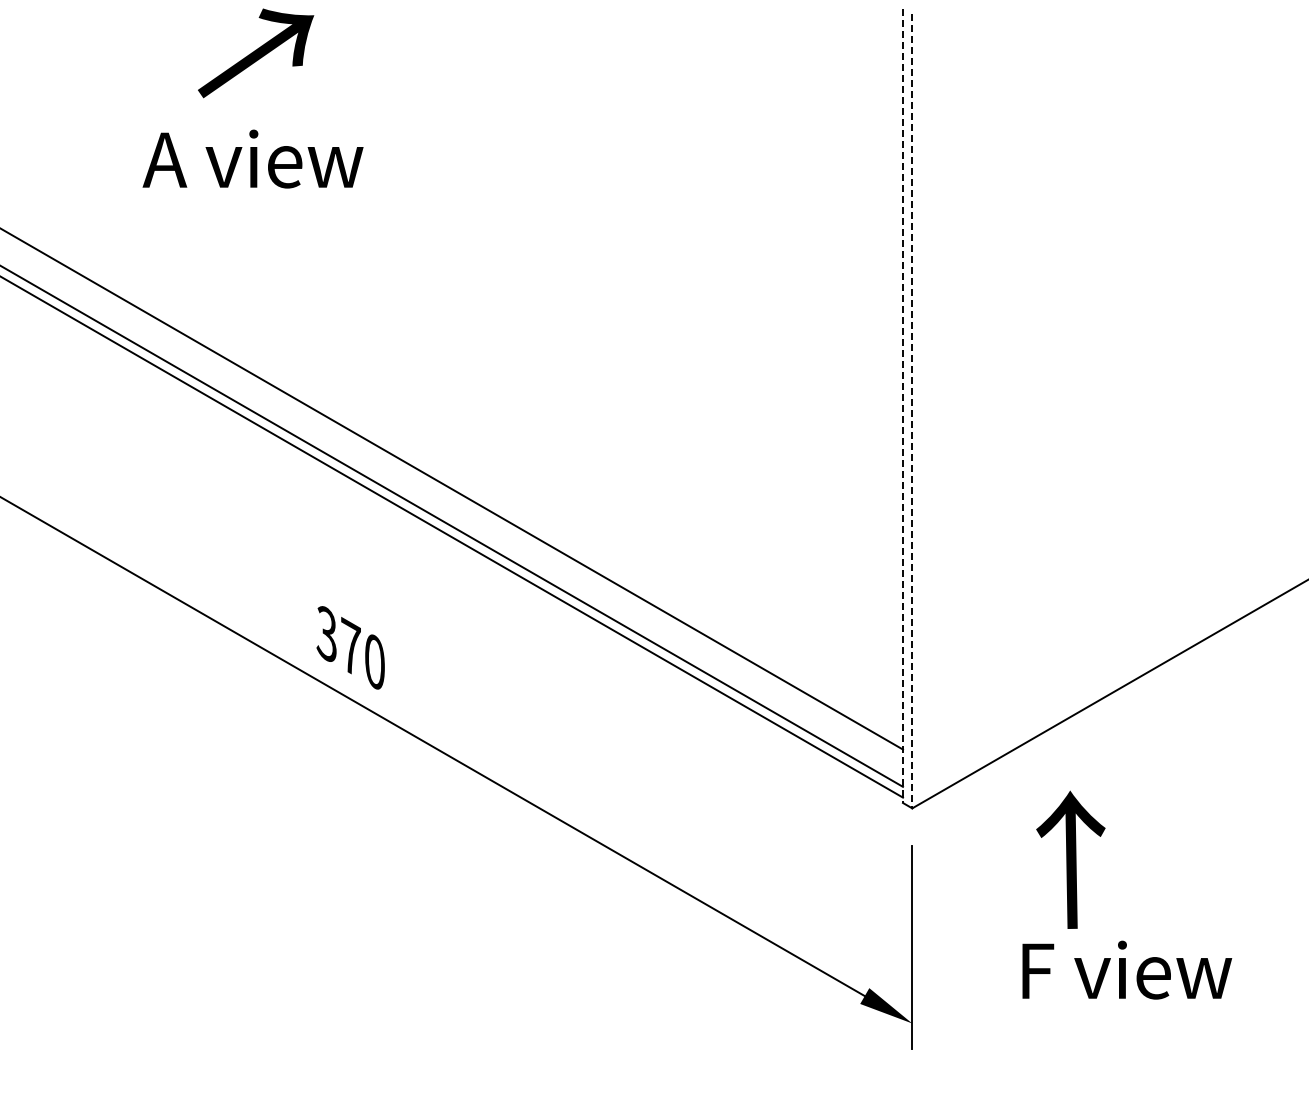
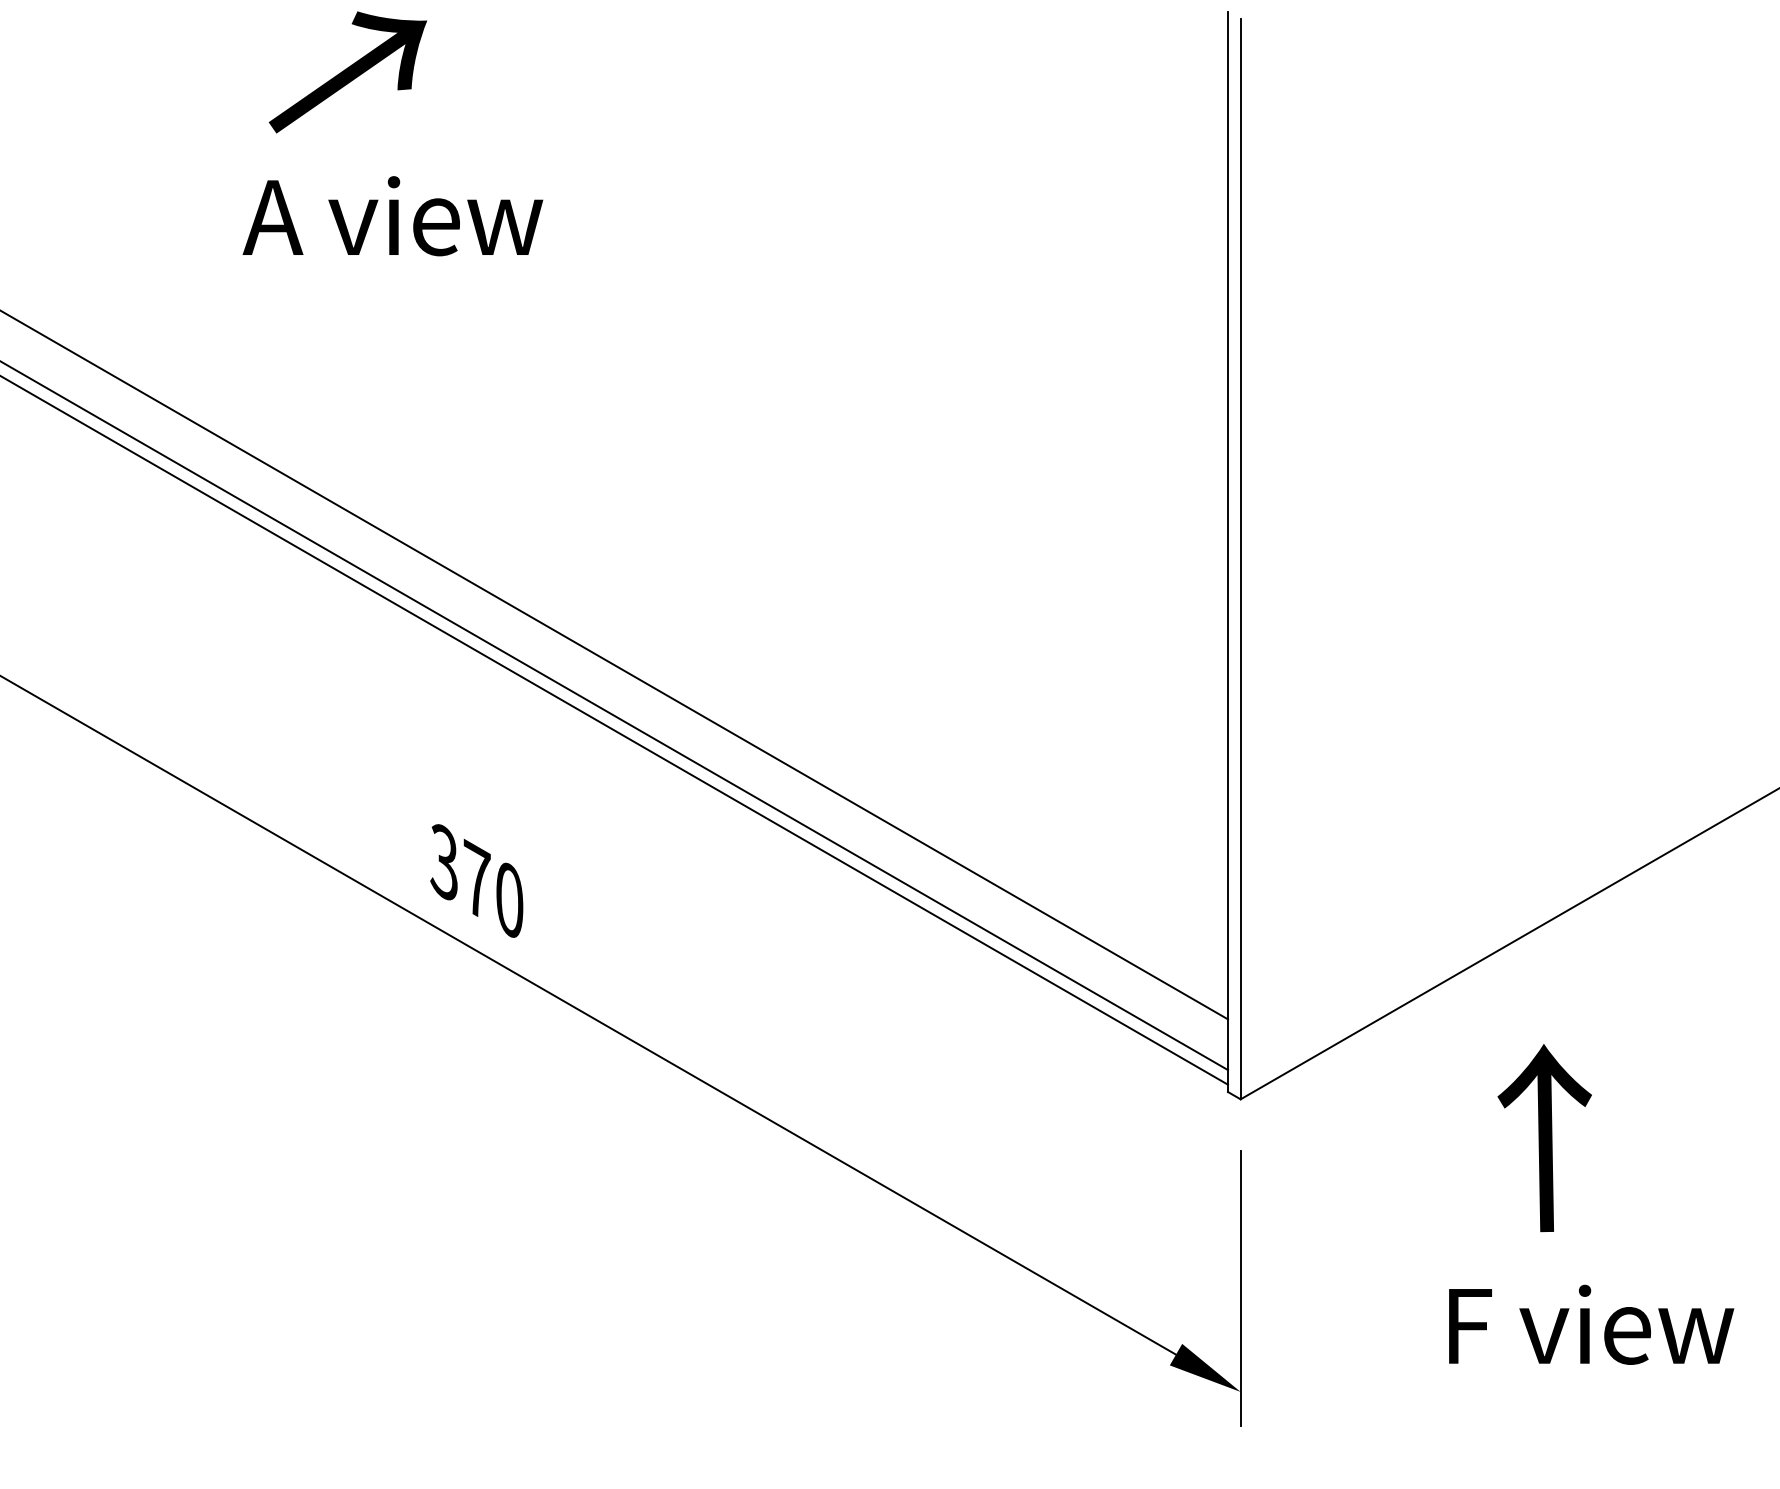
text: (252, 158) -> (392, 215), moved
line: (903, 406) -> (1228, 552), dashed -> solid
line: (912, 411) -> (1240, 559), dashed -> solid
text: (1070, 859) -> (1544, 1137), moved
text: (1127, 969) -> (1591, 1323), moved

